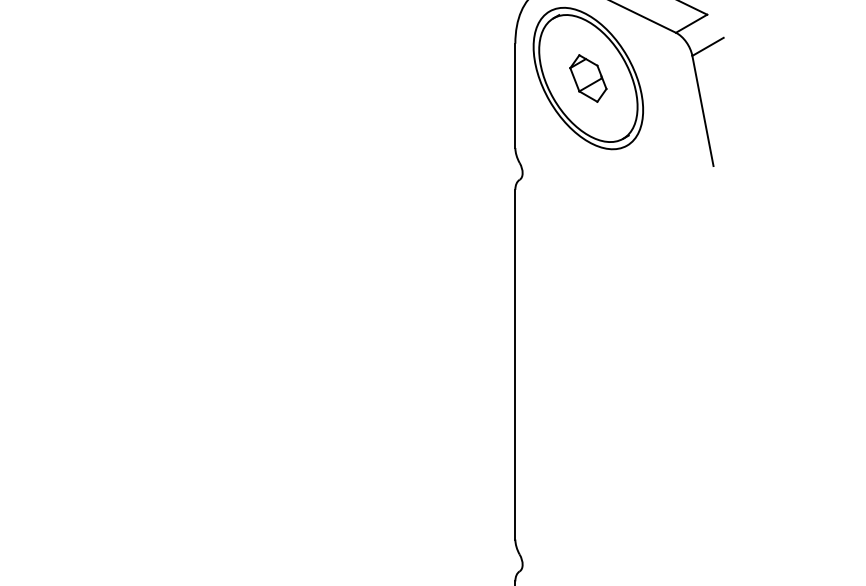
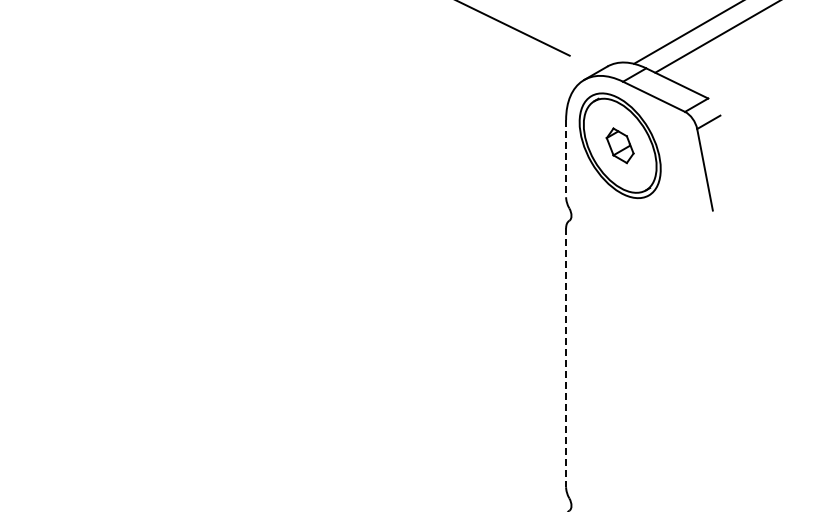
line: (515, 95) -> (566, 158), solid -> dashed
line: (515, 364) -> (566, 357), solid -> dashed

